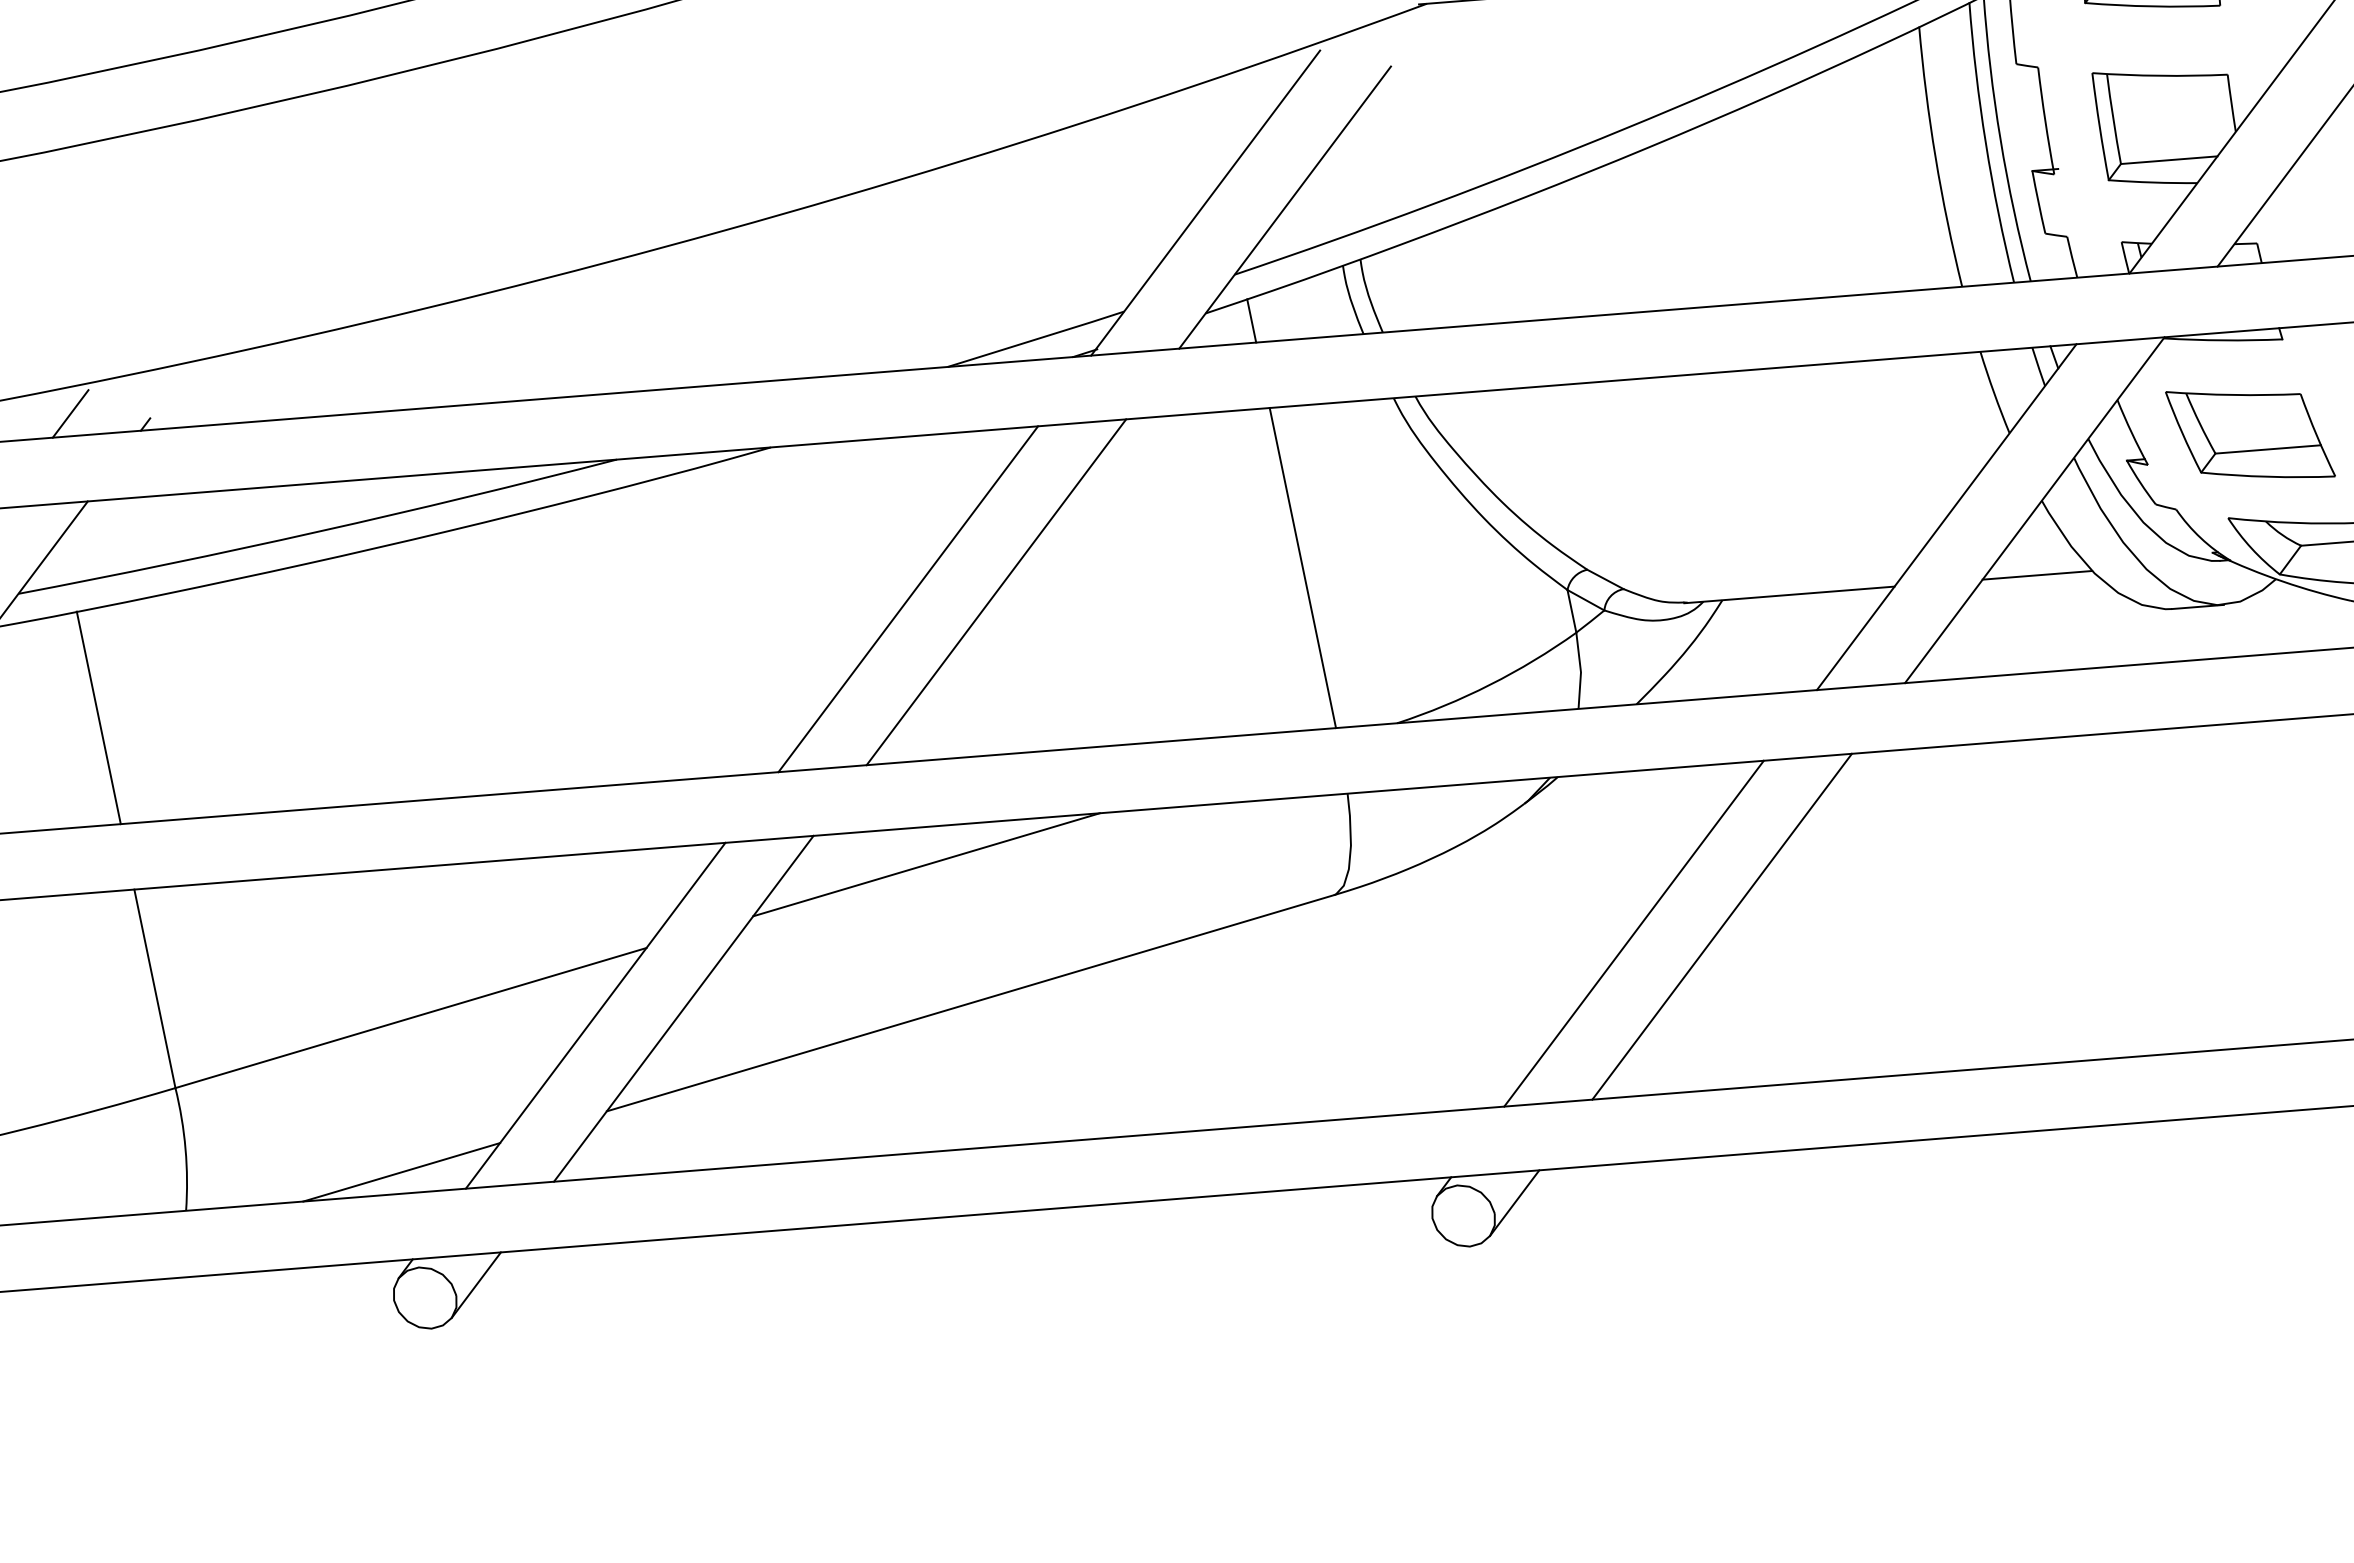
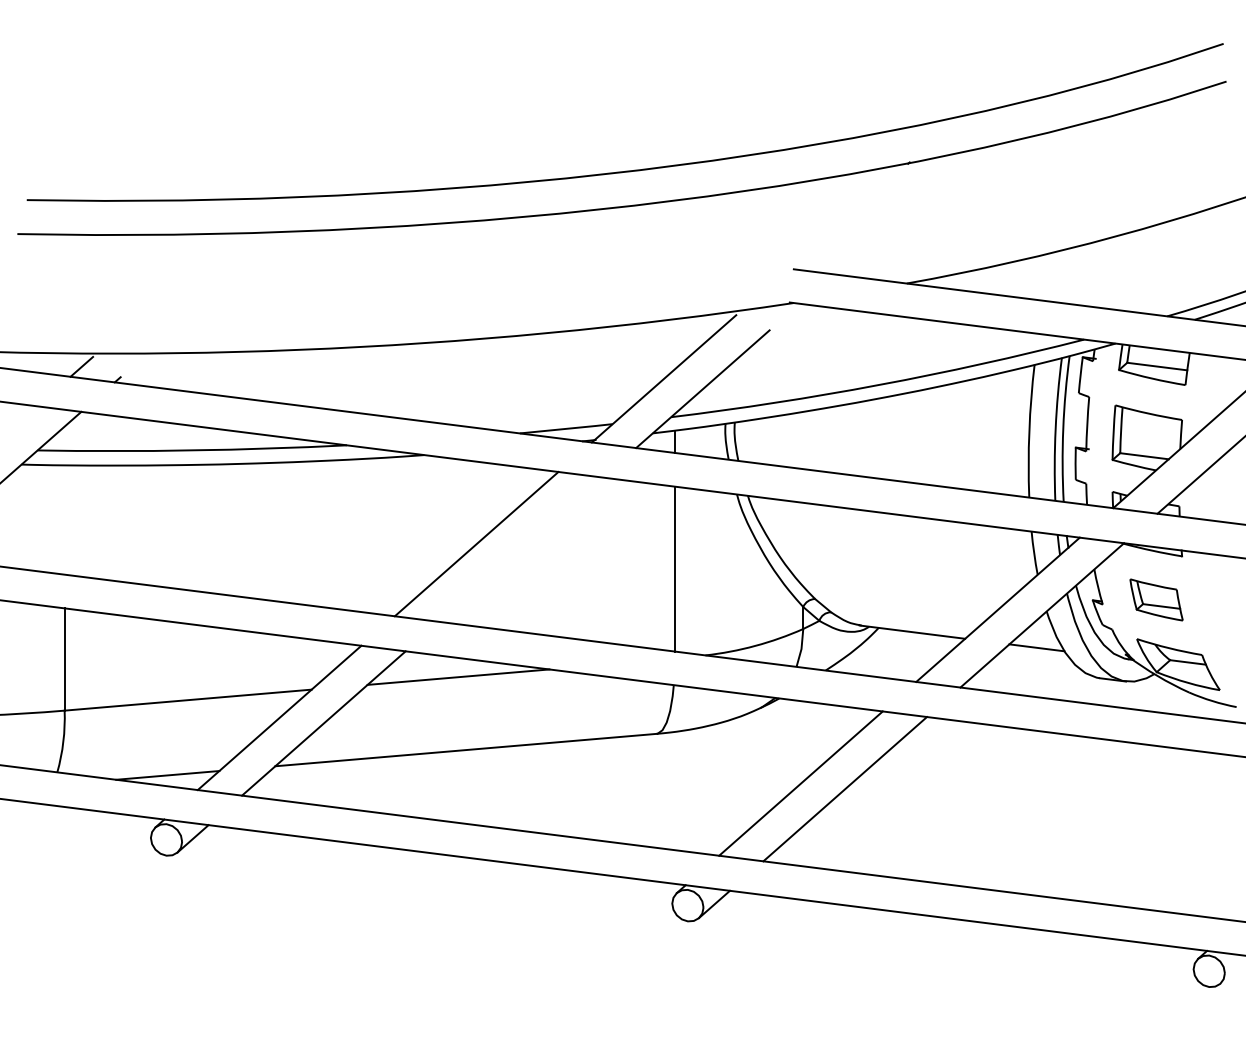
part: (2250, 433) -> (1156, 599), size x0.7
line: (995, 592) -> (520, 549), removed
line: (98, 717) -> (64, 519), removed

